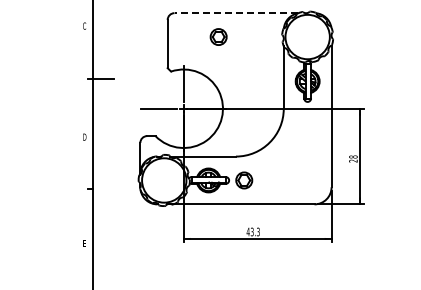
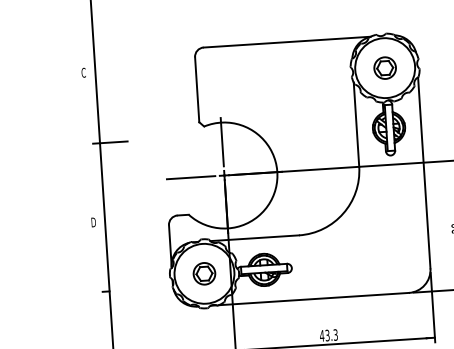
line: (236, 13) -> (287, 42), dashed -> solid
part: (218, 36) -> (384, 67), moved
part: (244, 180) -> (204, 273), moved

